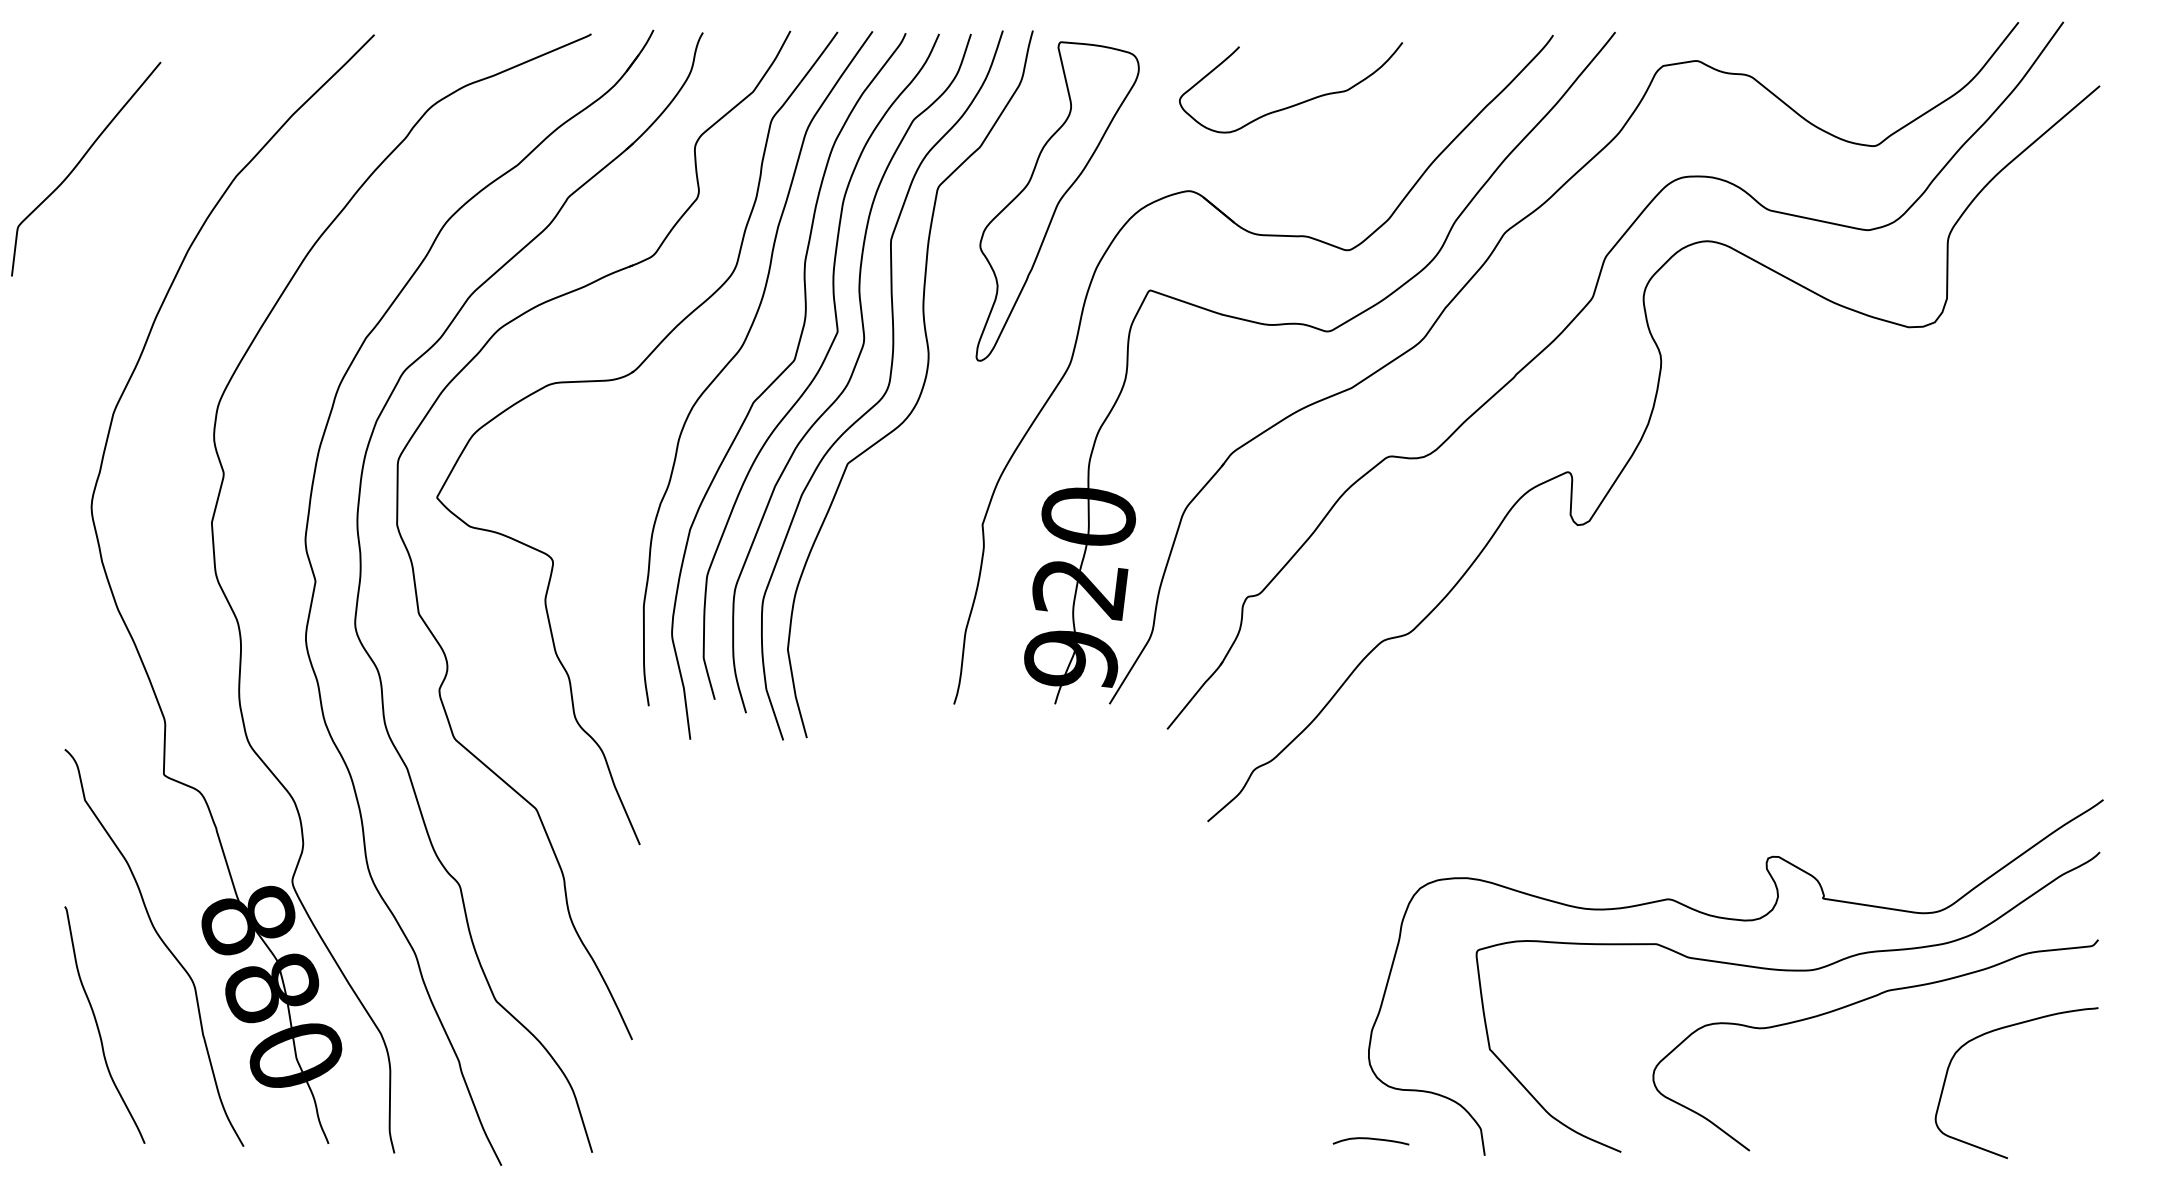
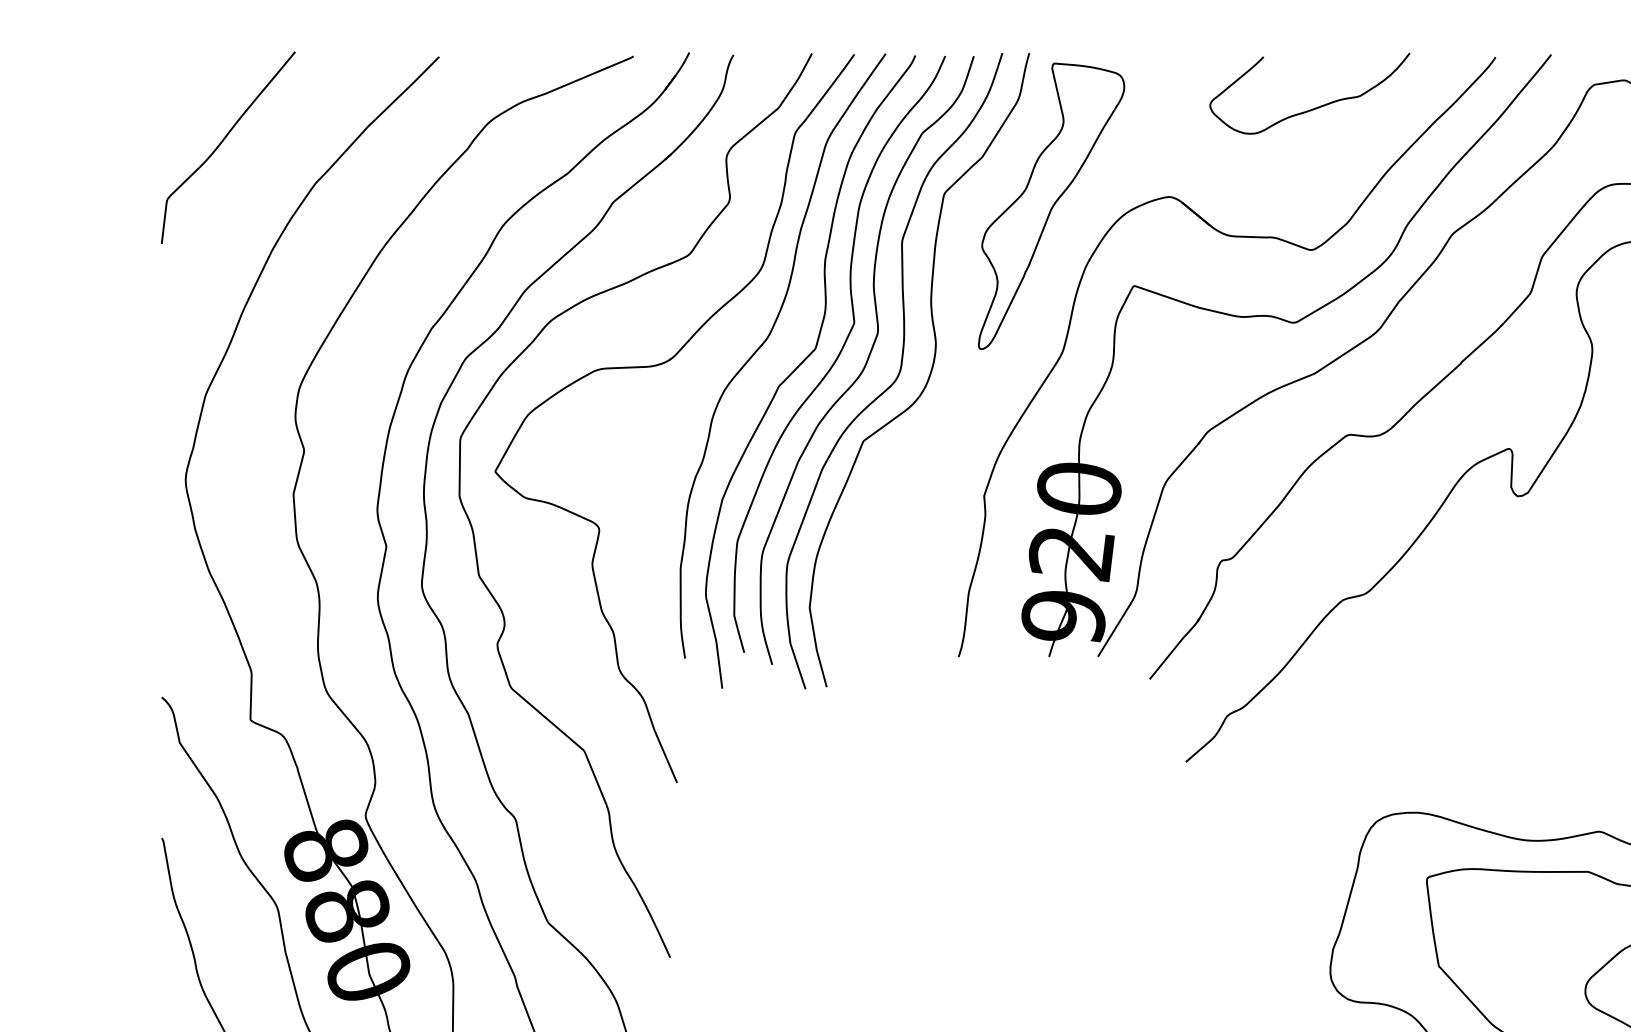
curve: (1296, 103) -> (1314, 107), moved
curve: (80, 162) -> (223, 141), moved

